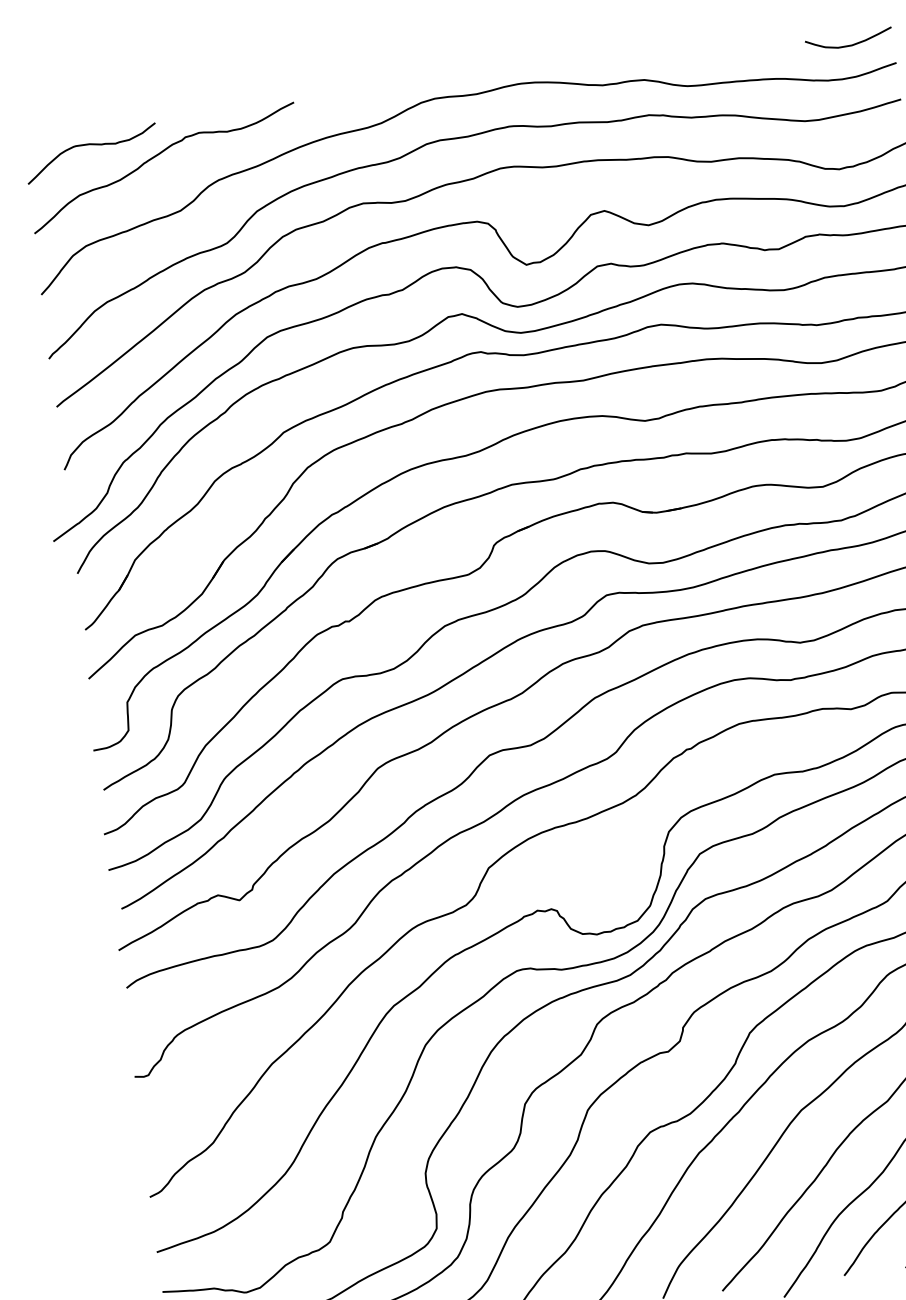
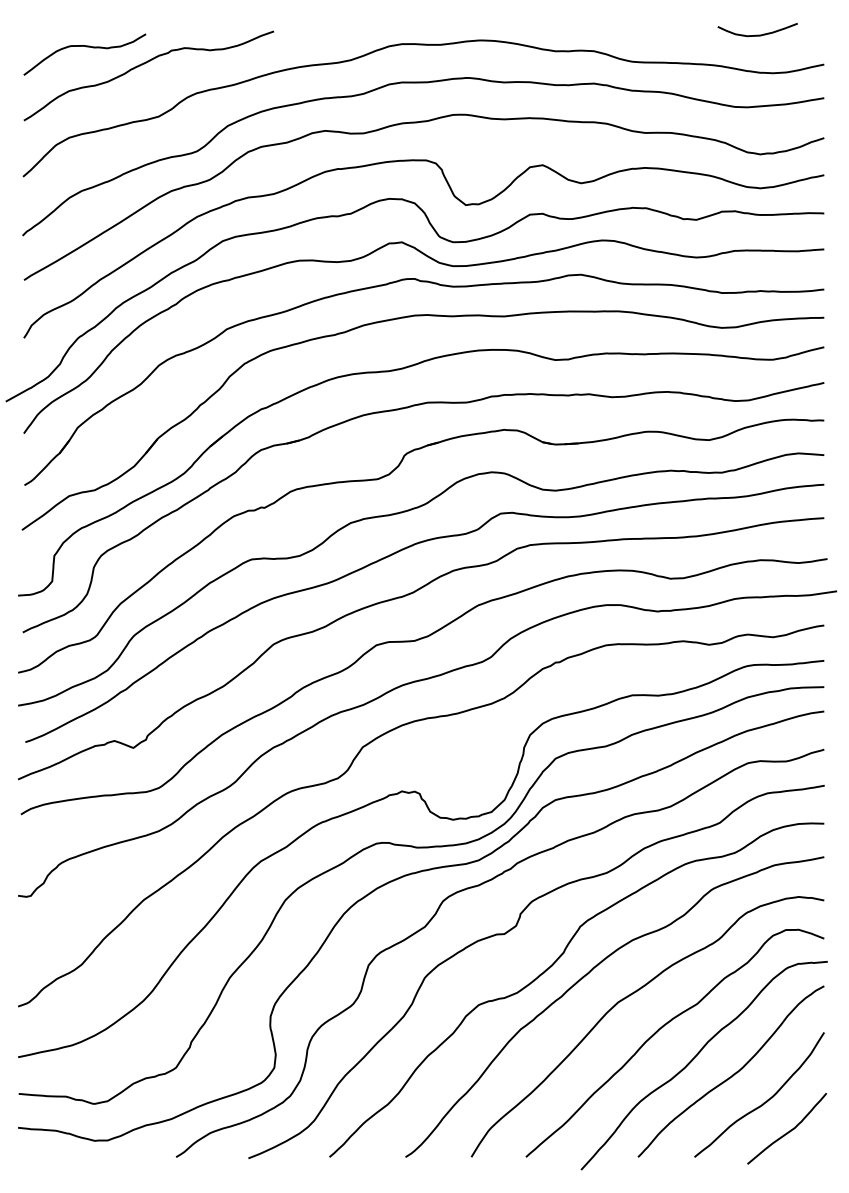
curve: (849, 44) -> (757, 34), moved

